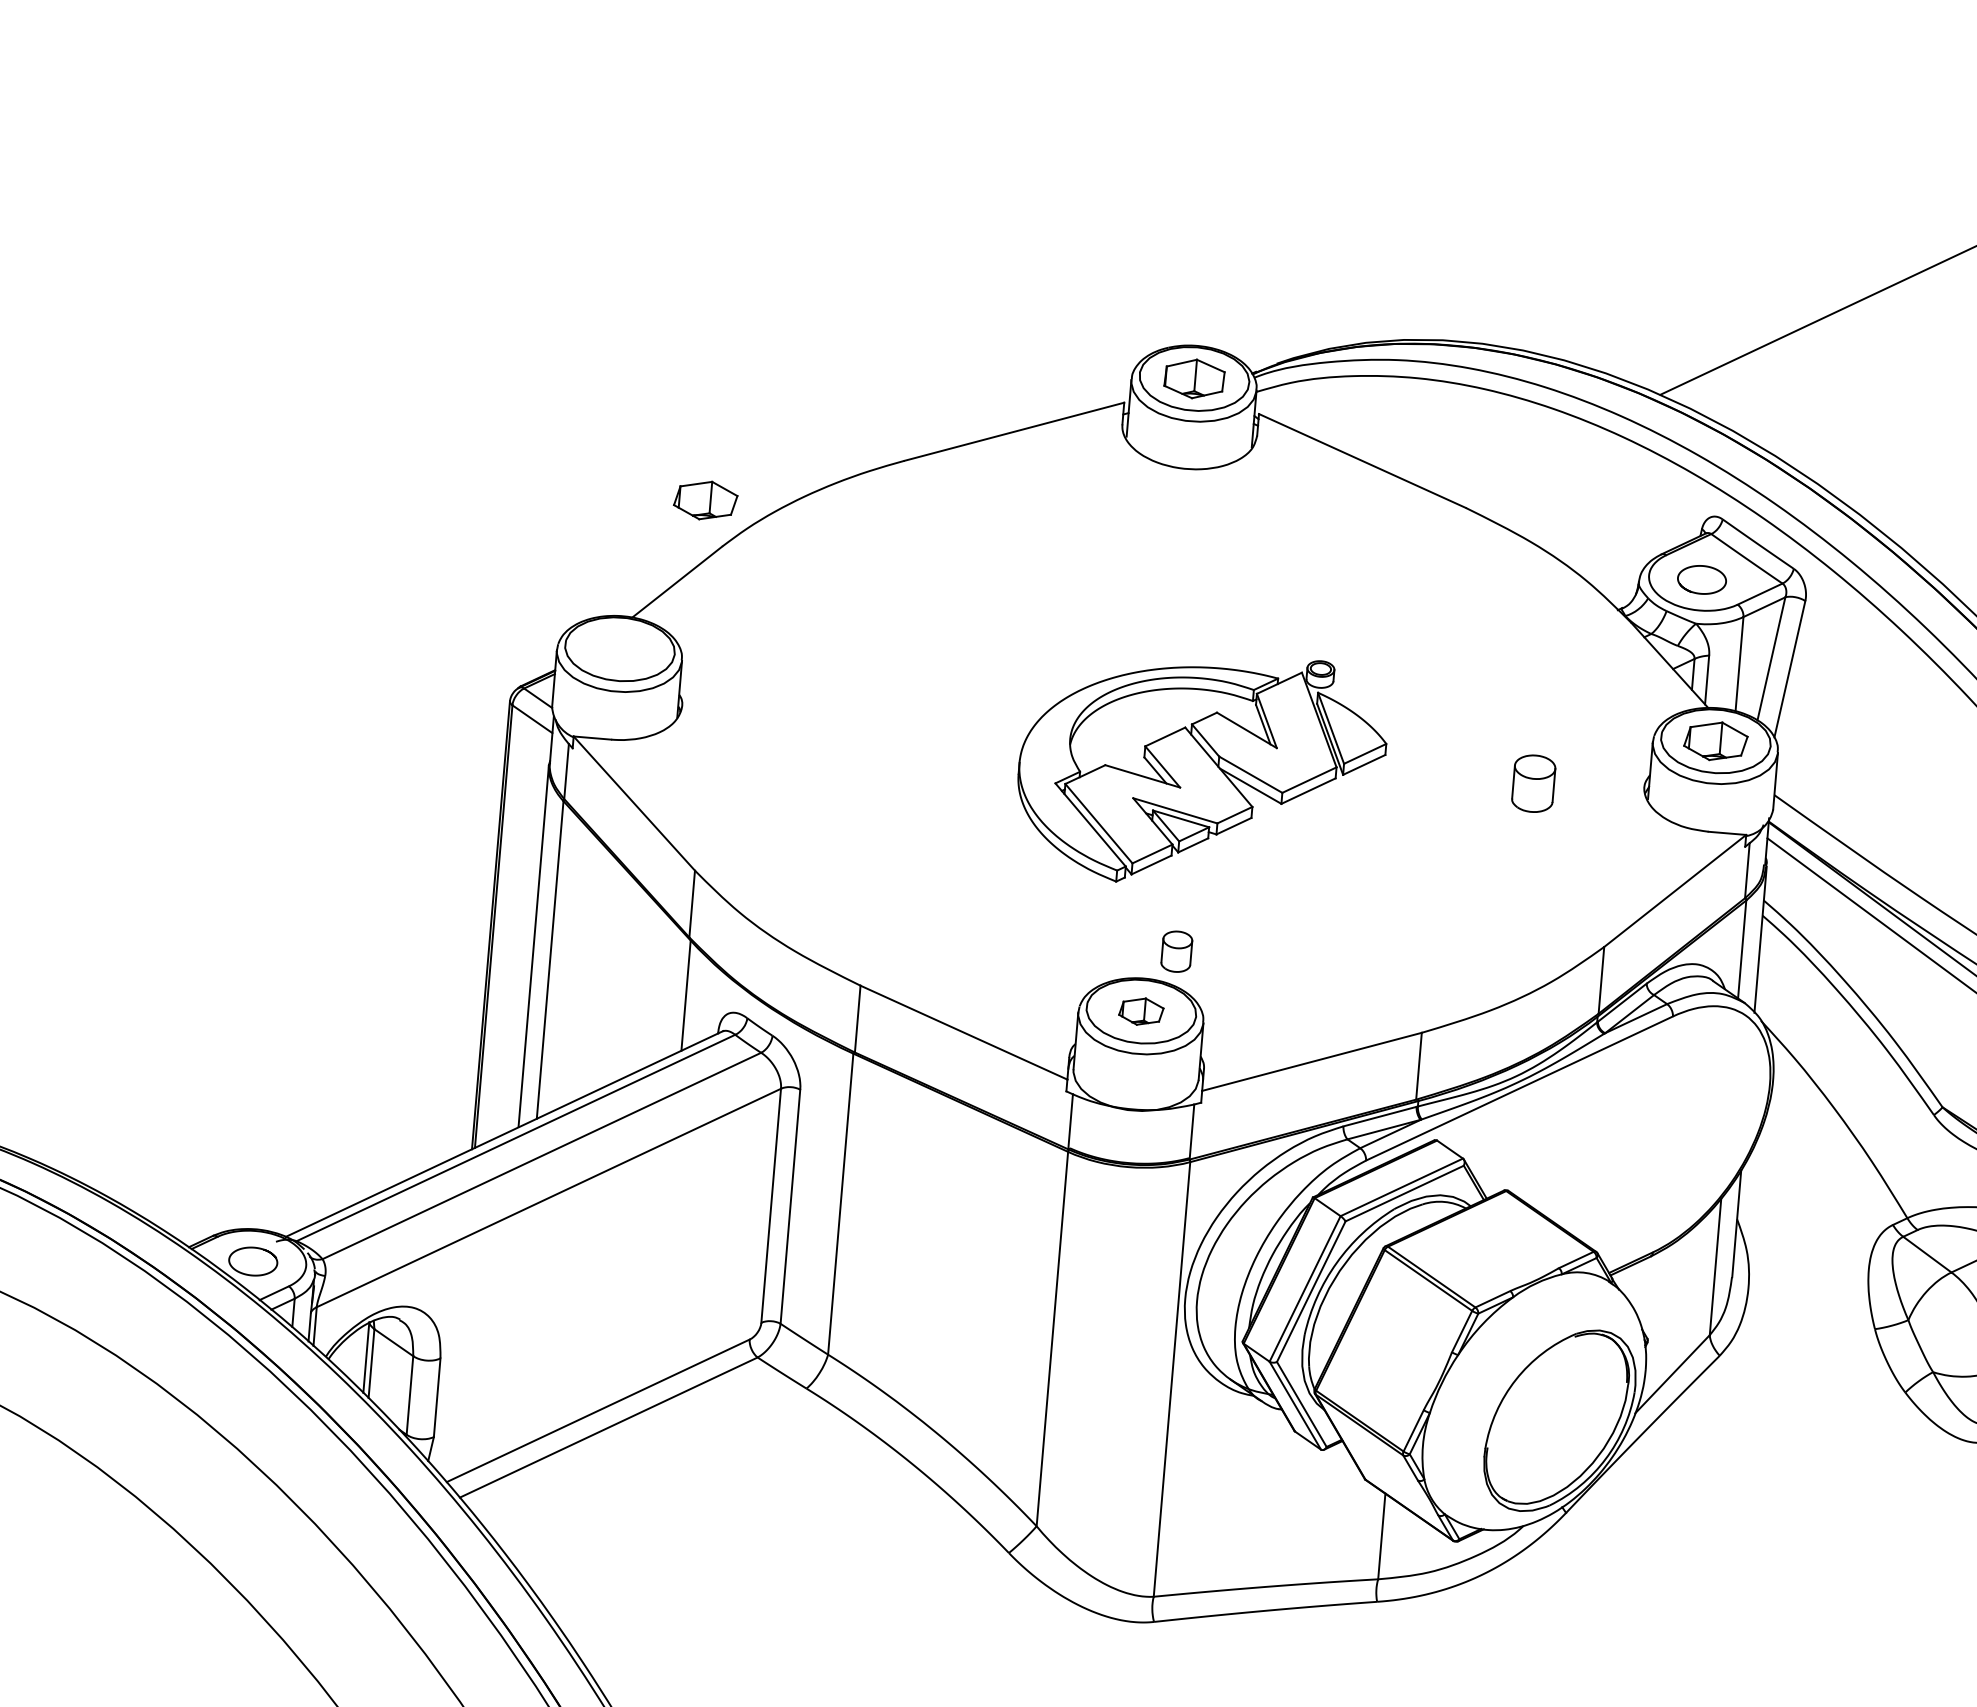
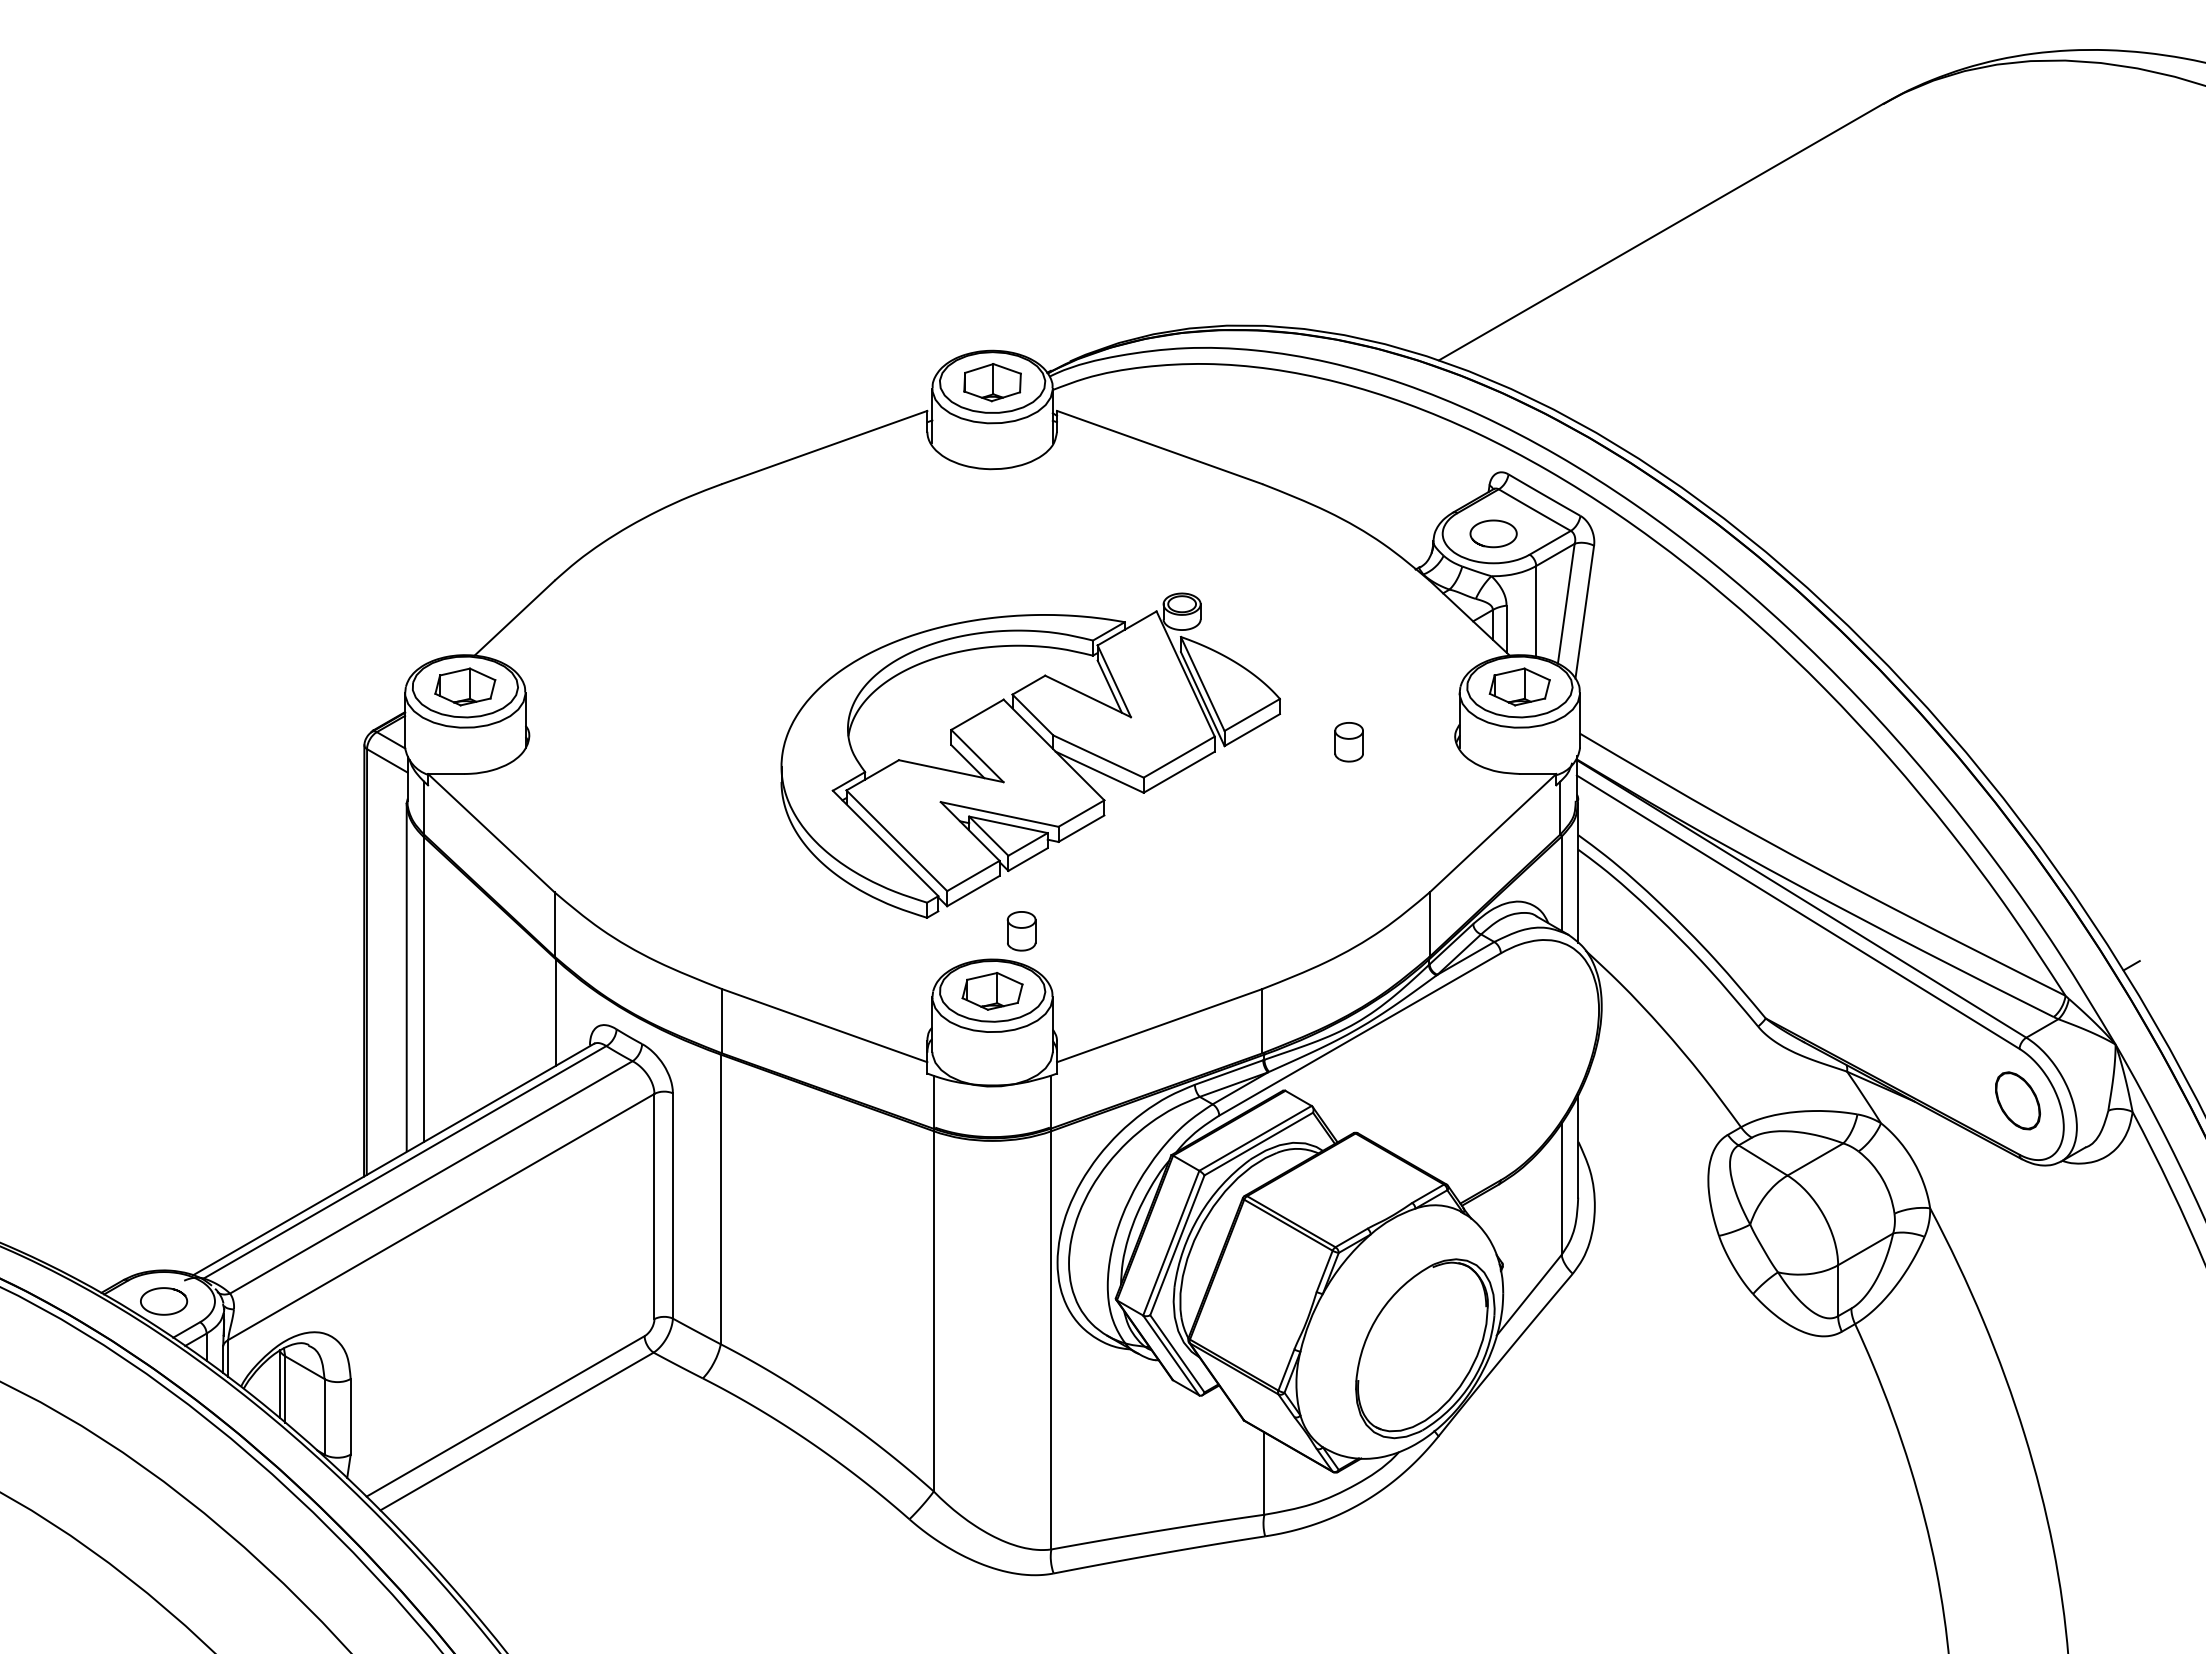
part: (705, 500) -> (465, 686), moved
part: (1201, 769) -> (1030, 755), size x1.43
part: (1532, 784) -> (1348, 742), size x0.71
part: (1141, 1011) -> (992, 991), size x1.43

